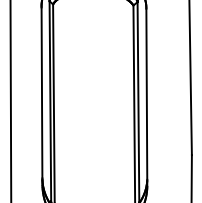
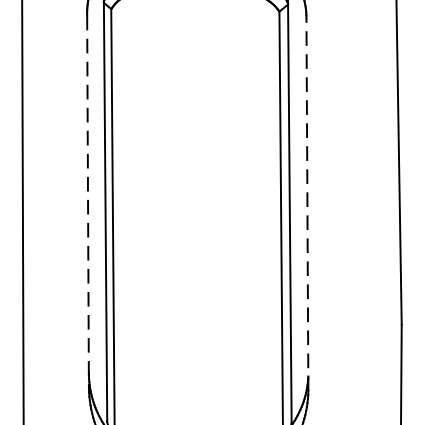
line: (42, 97) -> (89, 204), solid -> dashed
line: (146, 97) -> (306, 204), solid -> dashed

